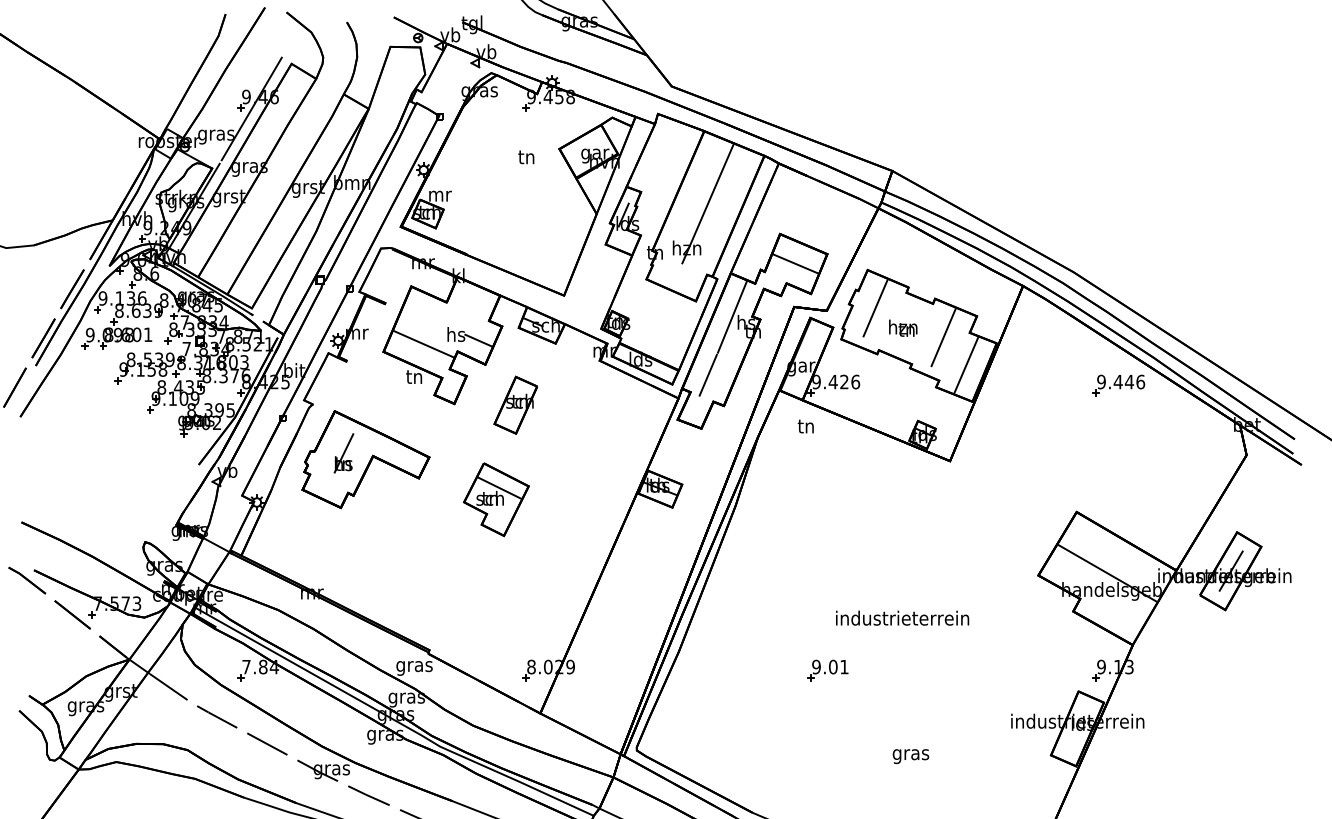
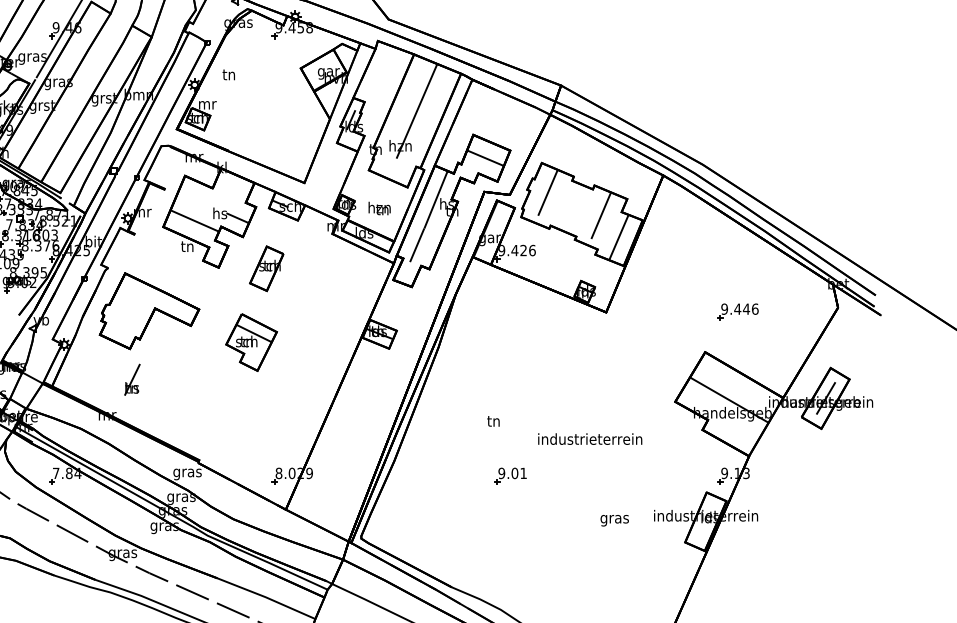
text: (526, 157) -> (228, 75), moved
text: (903, 327) -> (379, 207), moved
part: (1118, 385) -> (737, 311), moved
text: (805, 426) -> (493, 421), moved
part: (343, 453) -> (132, 379), moved
text: (902, 617) -> (590, 438), moved
text: (910, 756) -> (614, 520), moved

